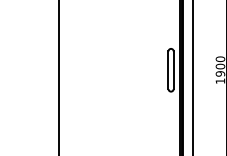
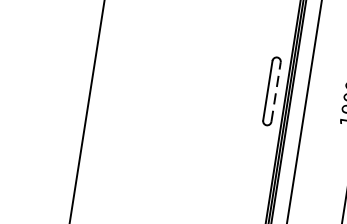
line: (173, 70) -> (275, 92), solid -> dashed

